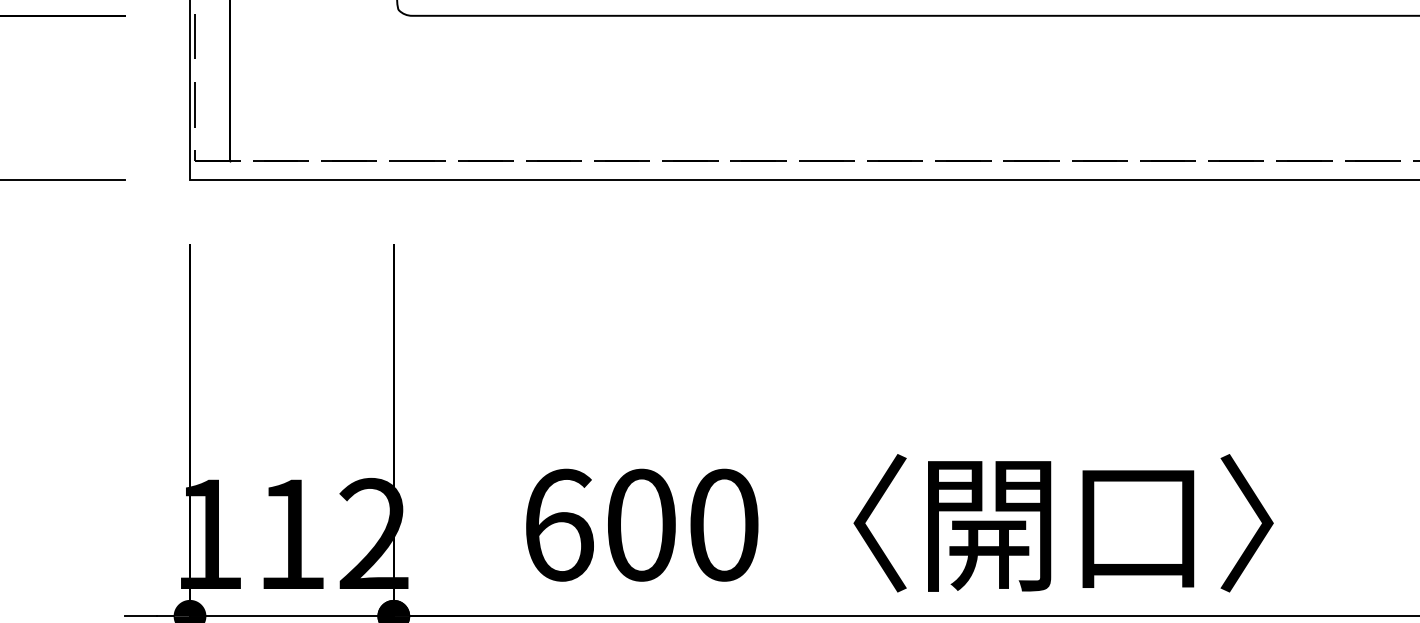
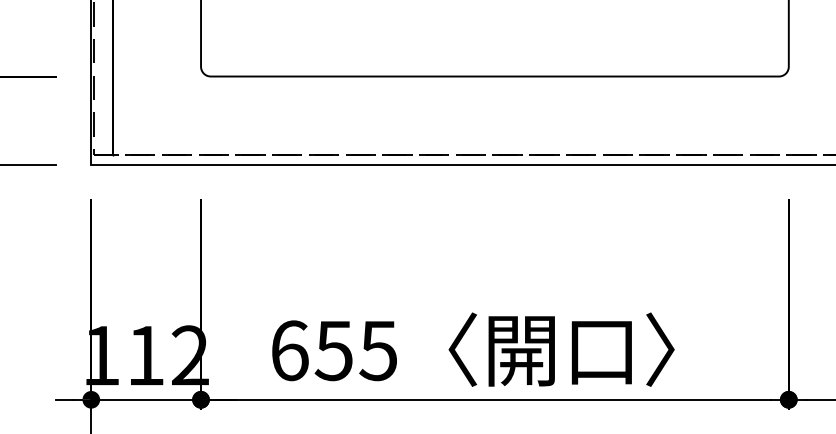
text: (680, 524) -> (355, 350), 600 -> 655

